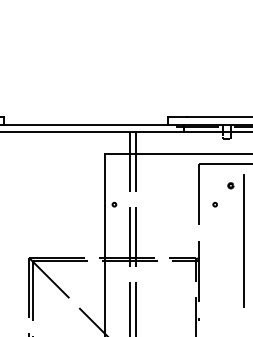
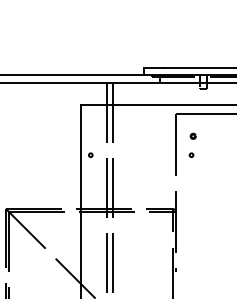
part: (230, 185) -> (192, 136), moved
line: (243, 241) -> (219, 192), removed

